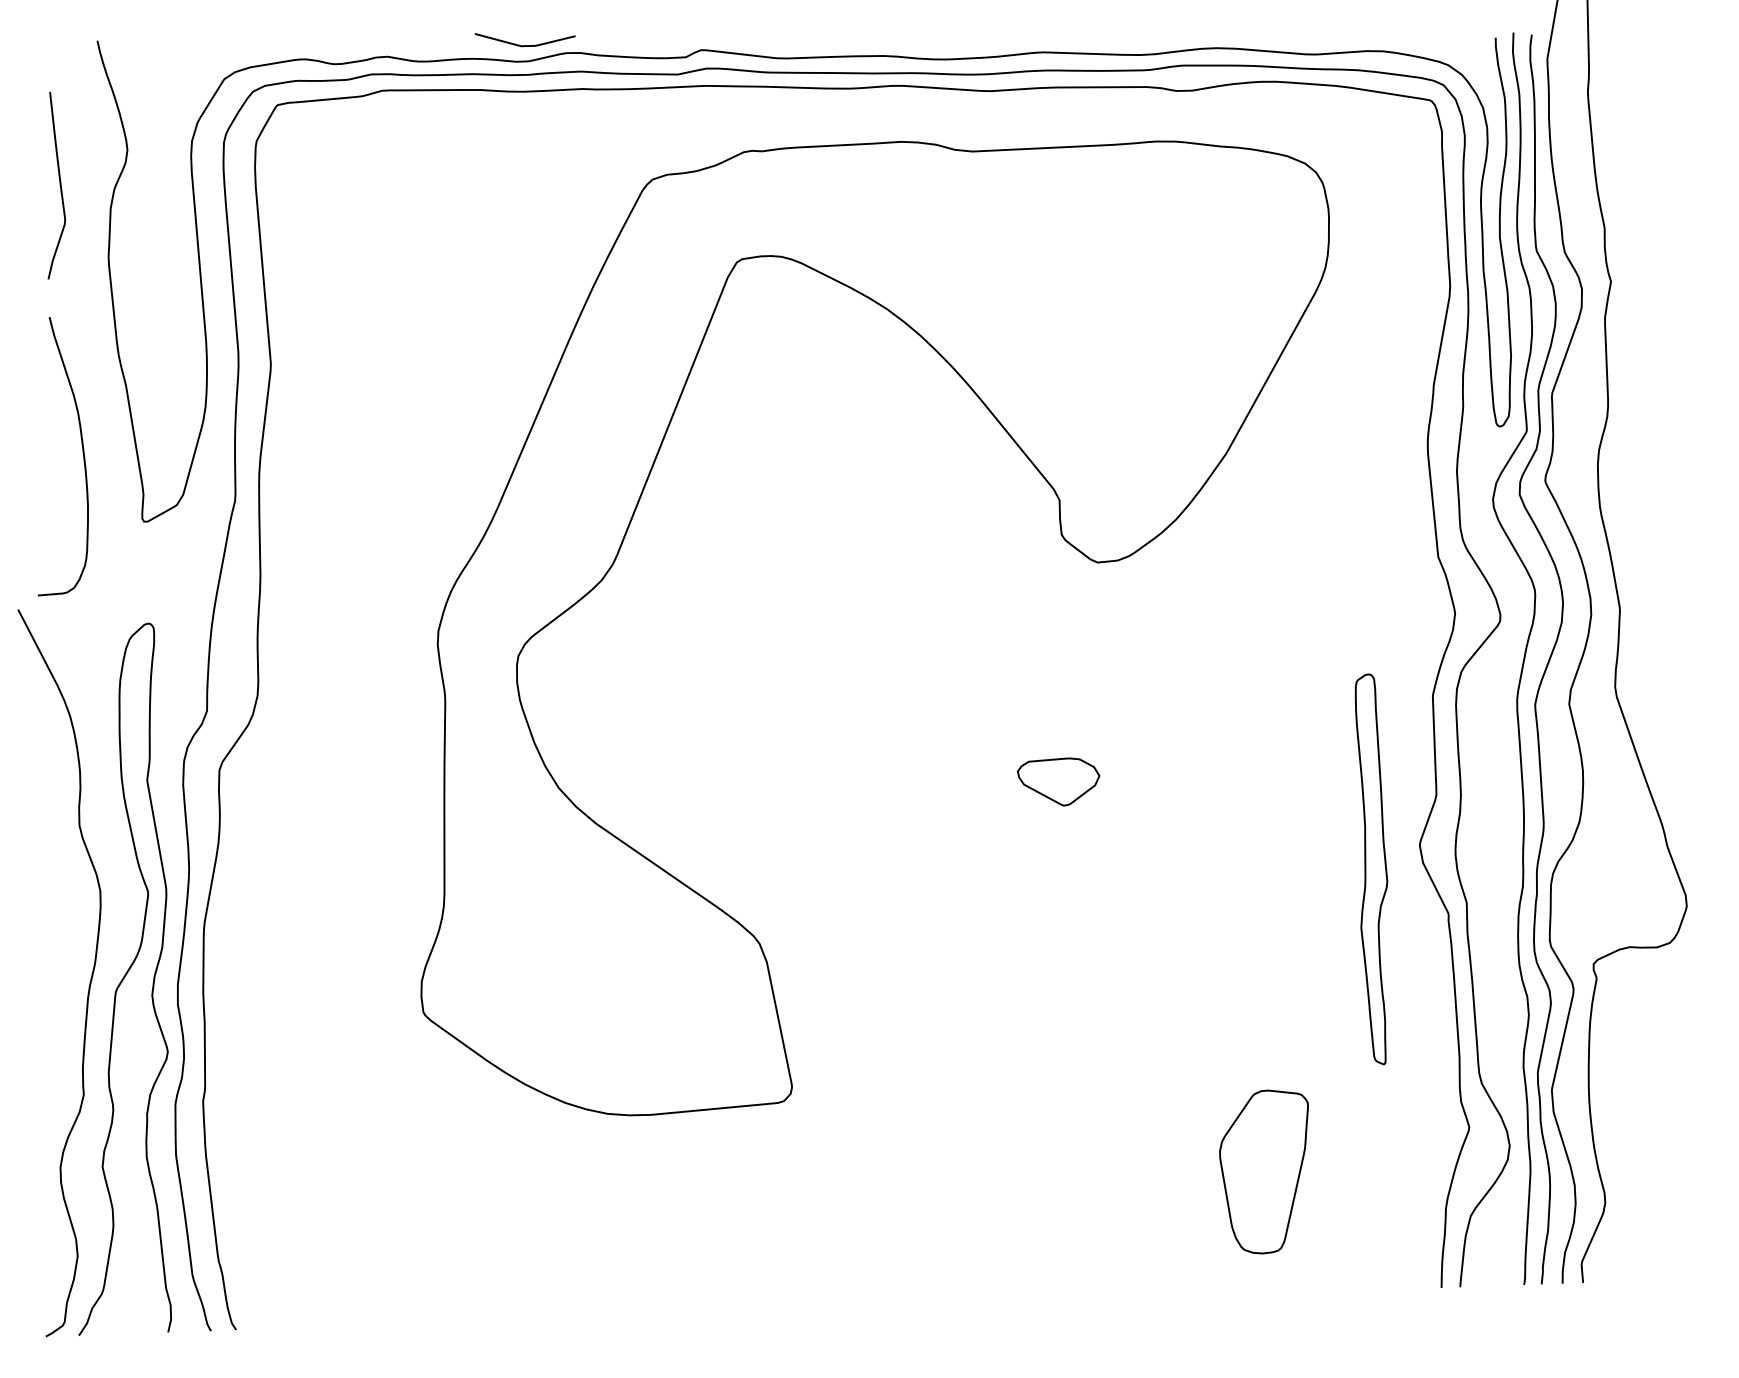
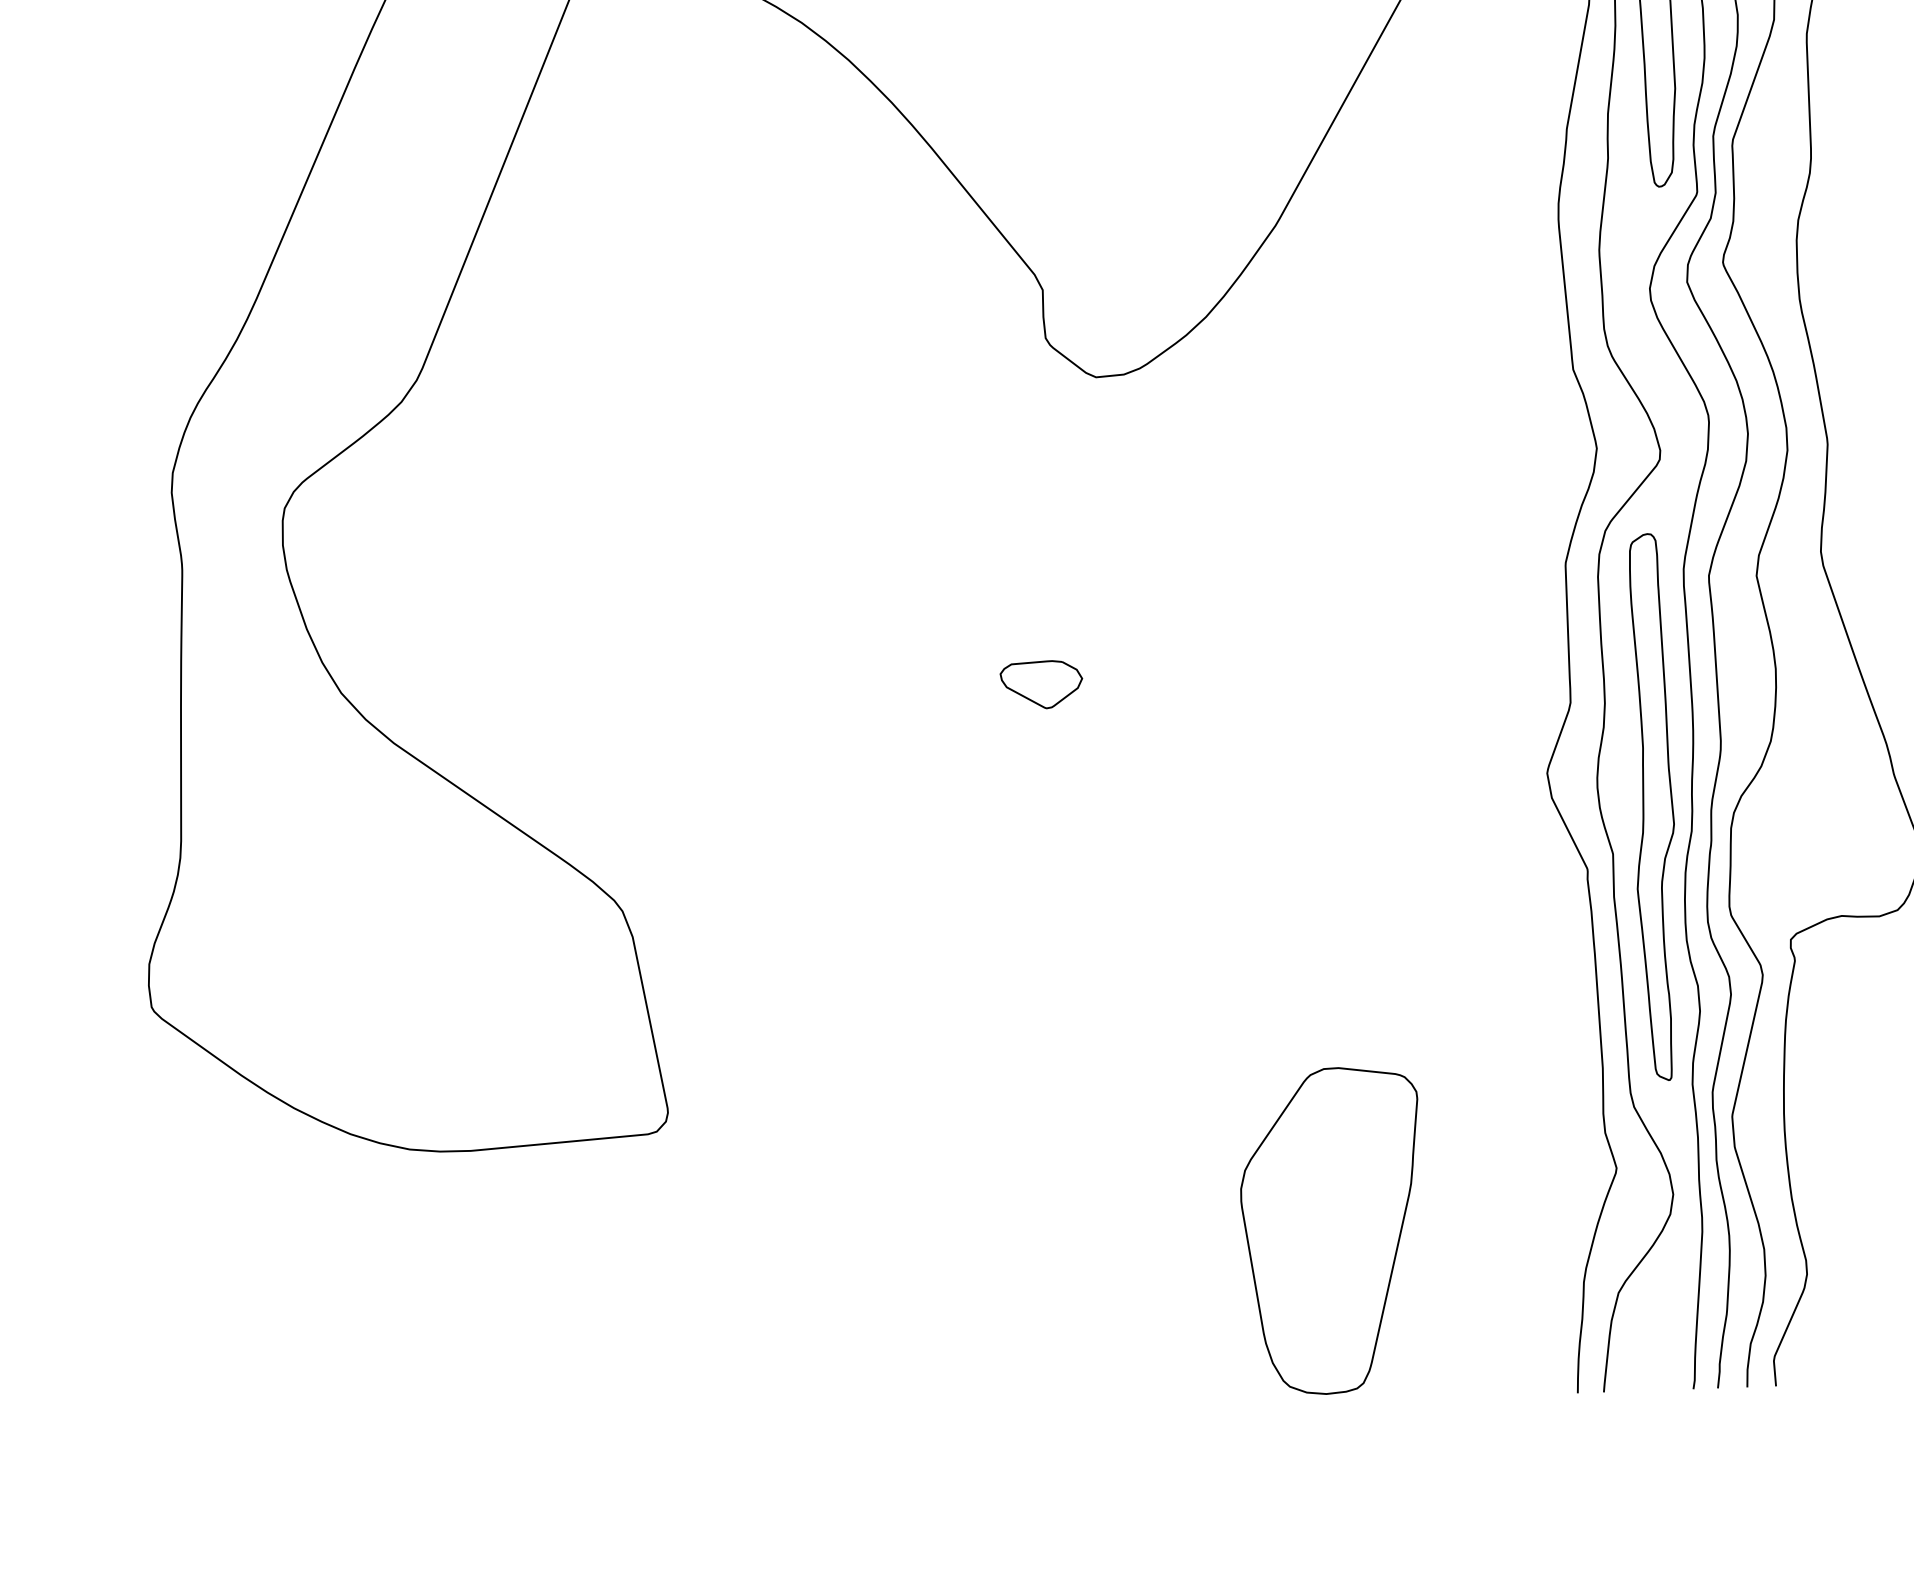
part: (1058, 781) -> (1041, 683), size x0.71
part: (1371, 869) -> (1651, 807), moved
part: (1263, 1171) -> (1328, 1230), size x1.43

